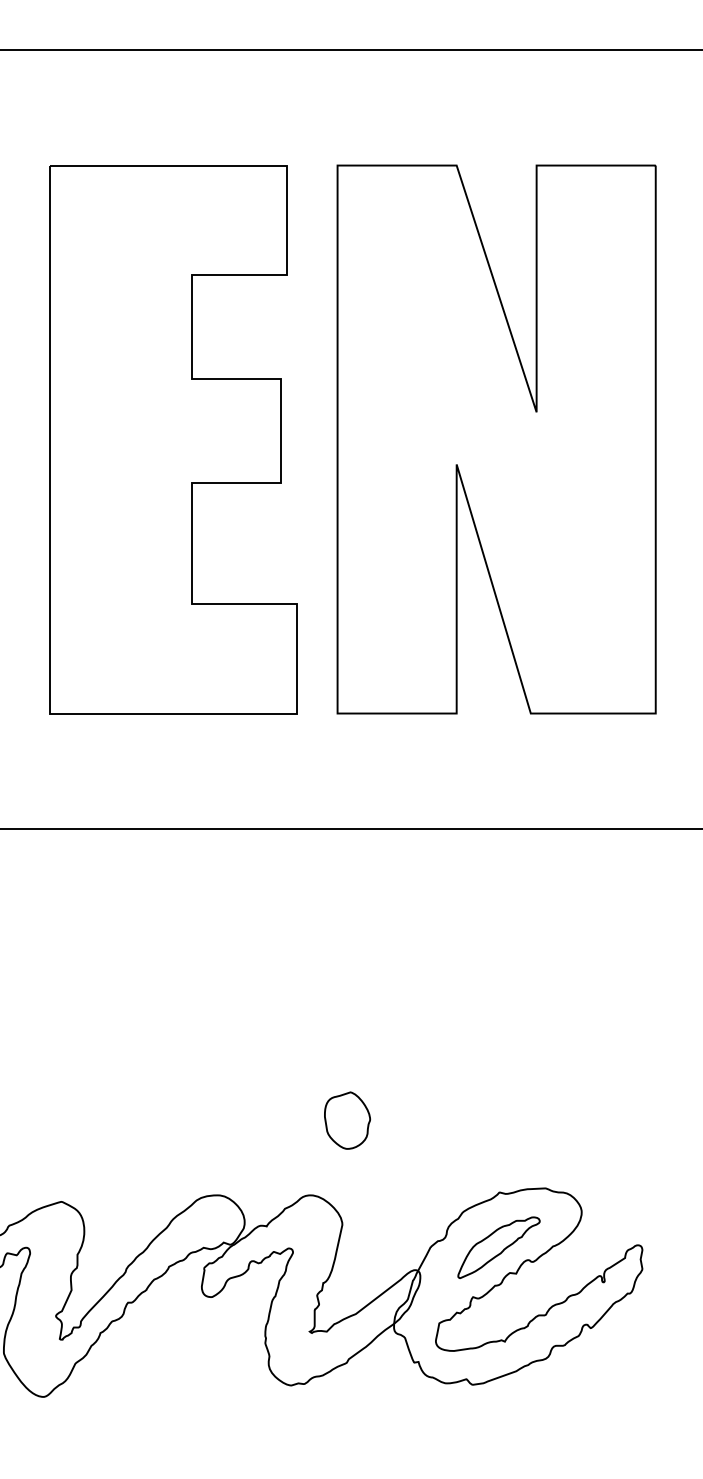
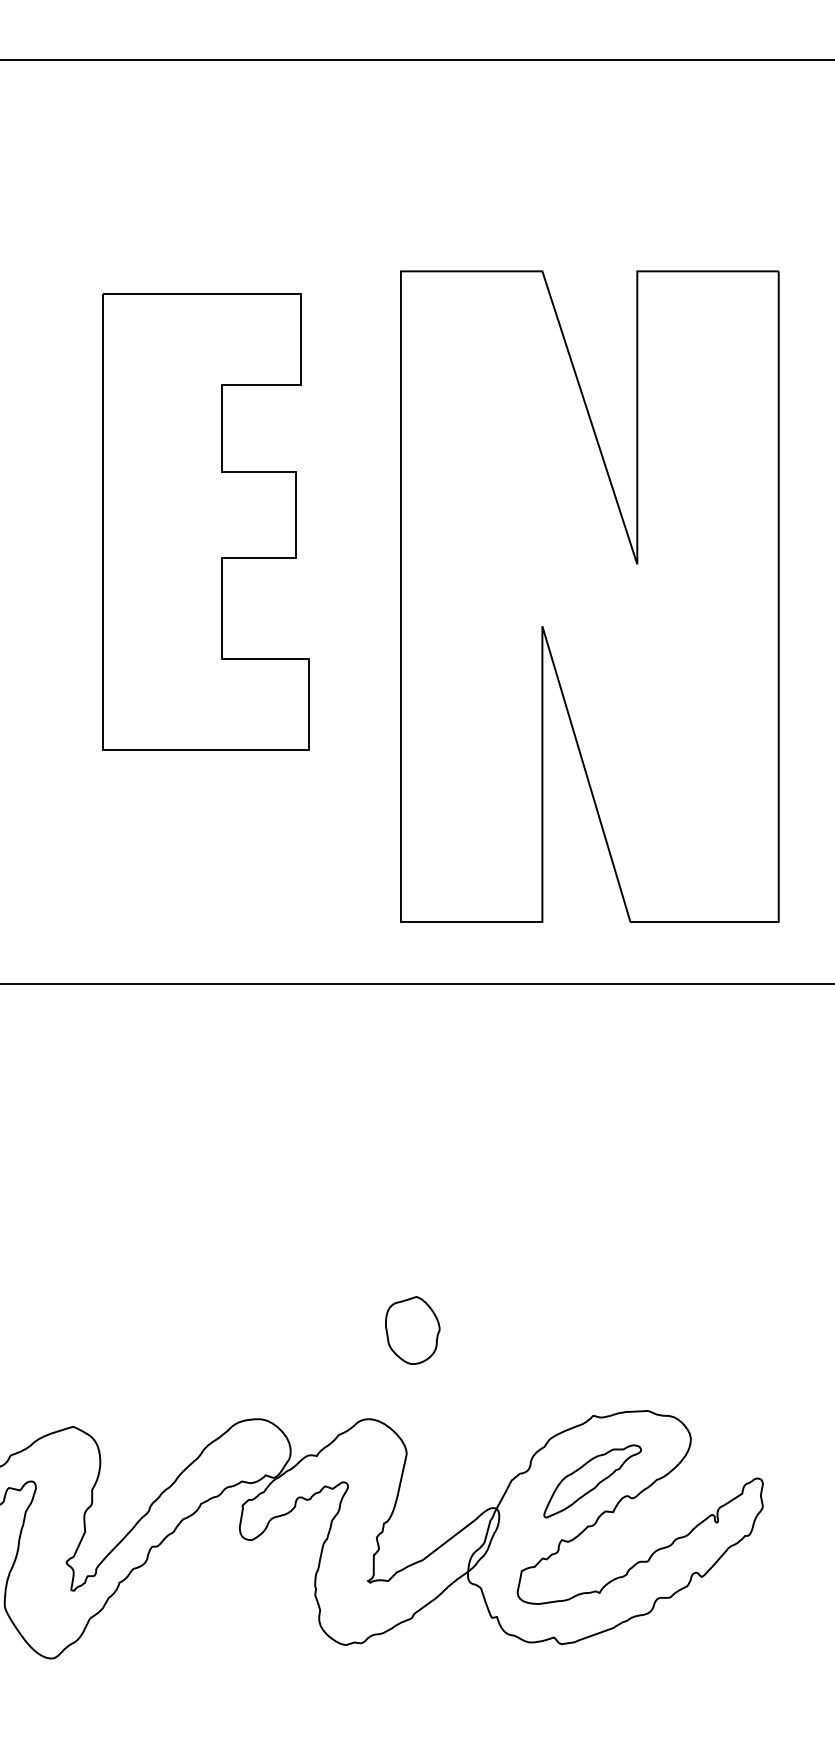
part: (173, 439) -> (206, 521), size x0.7
part: (496, 439) -> (589, 596), moved

